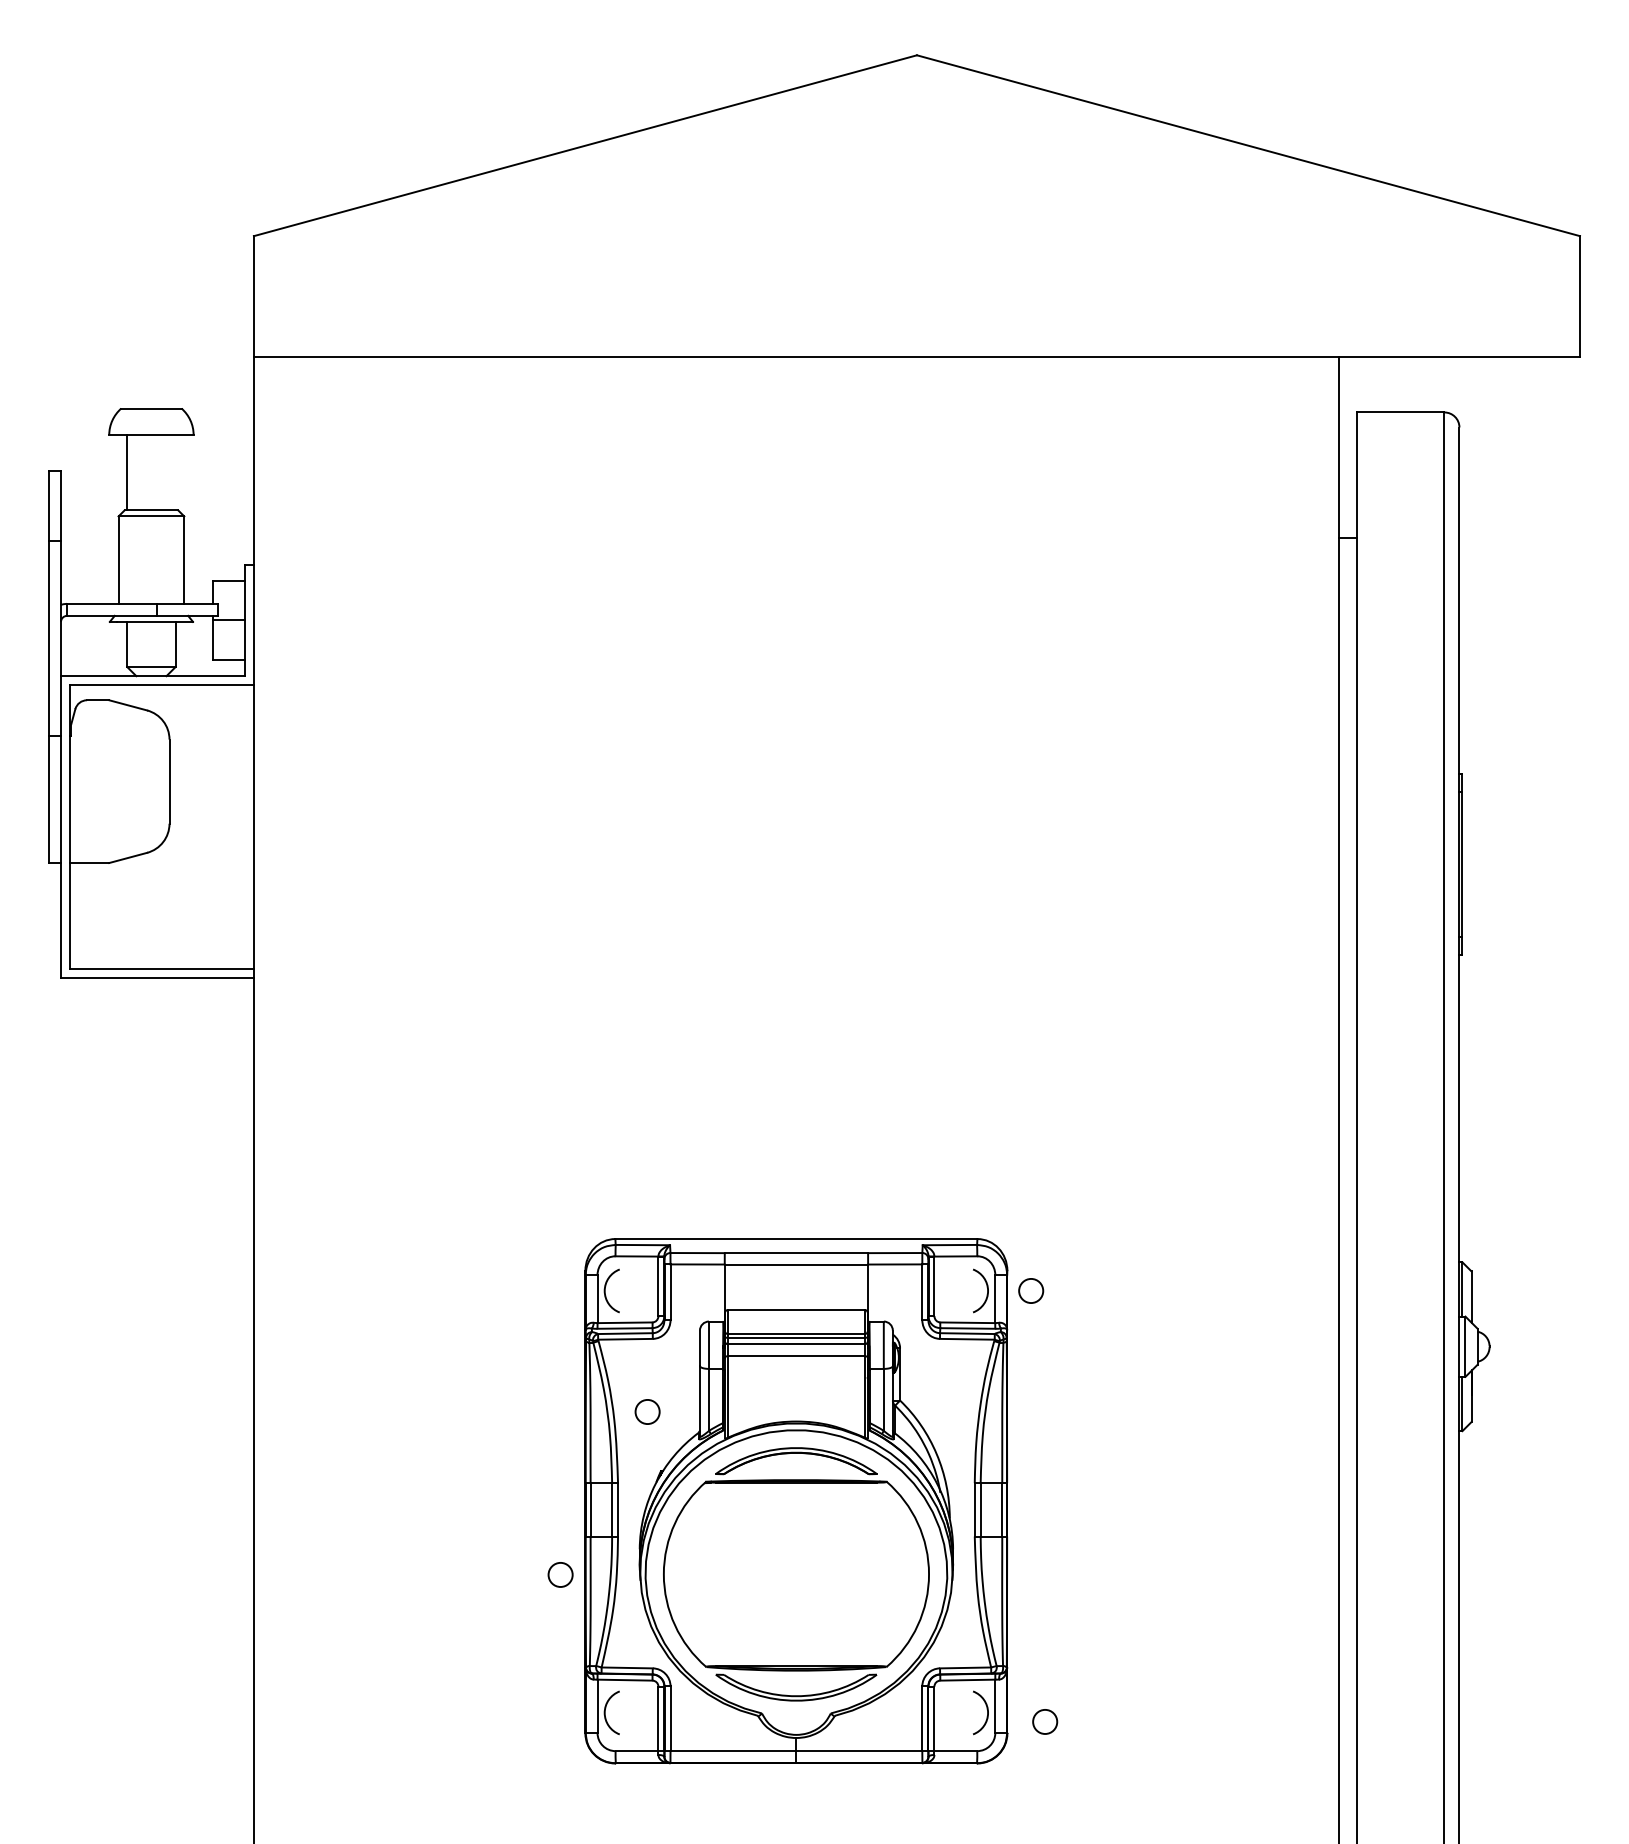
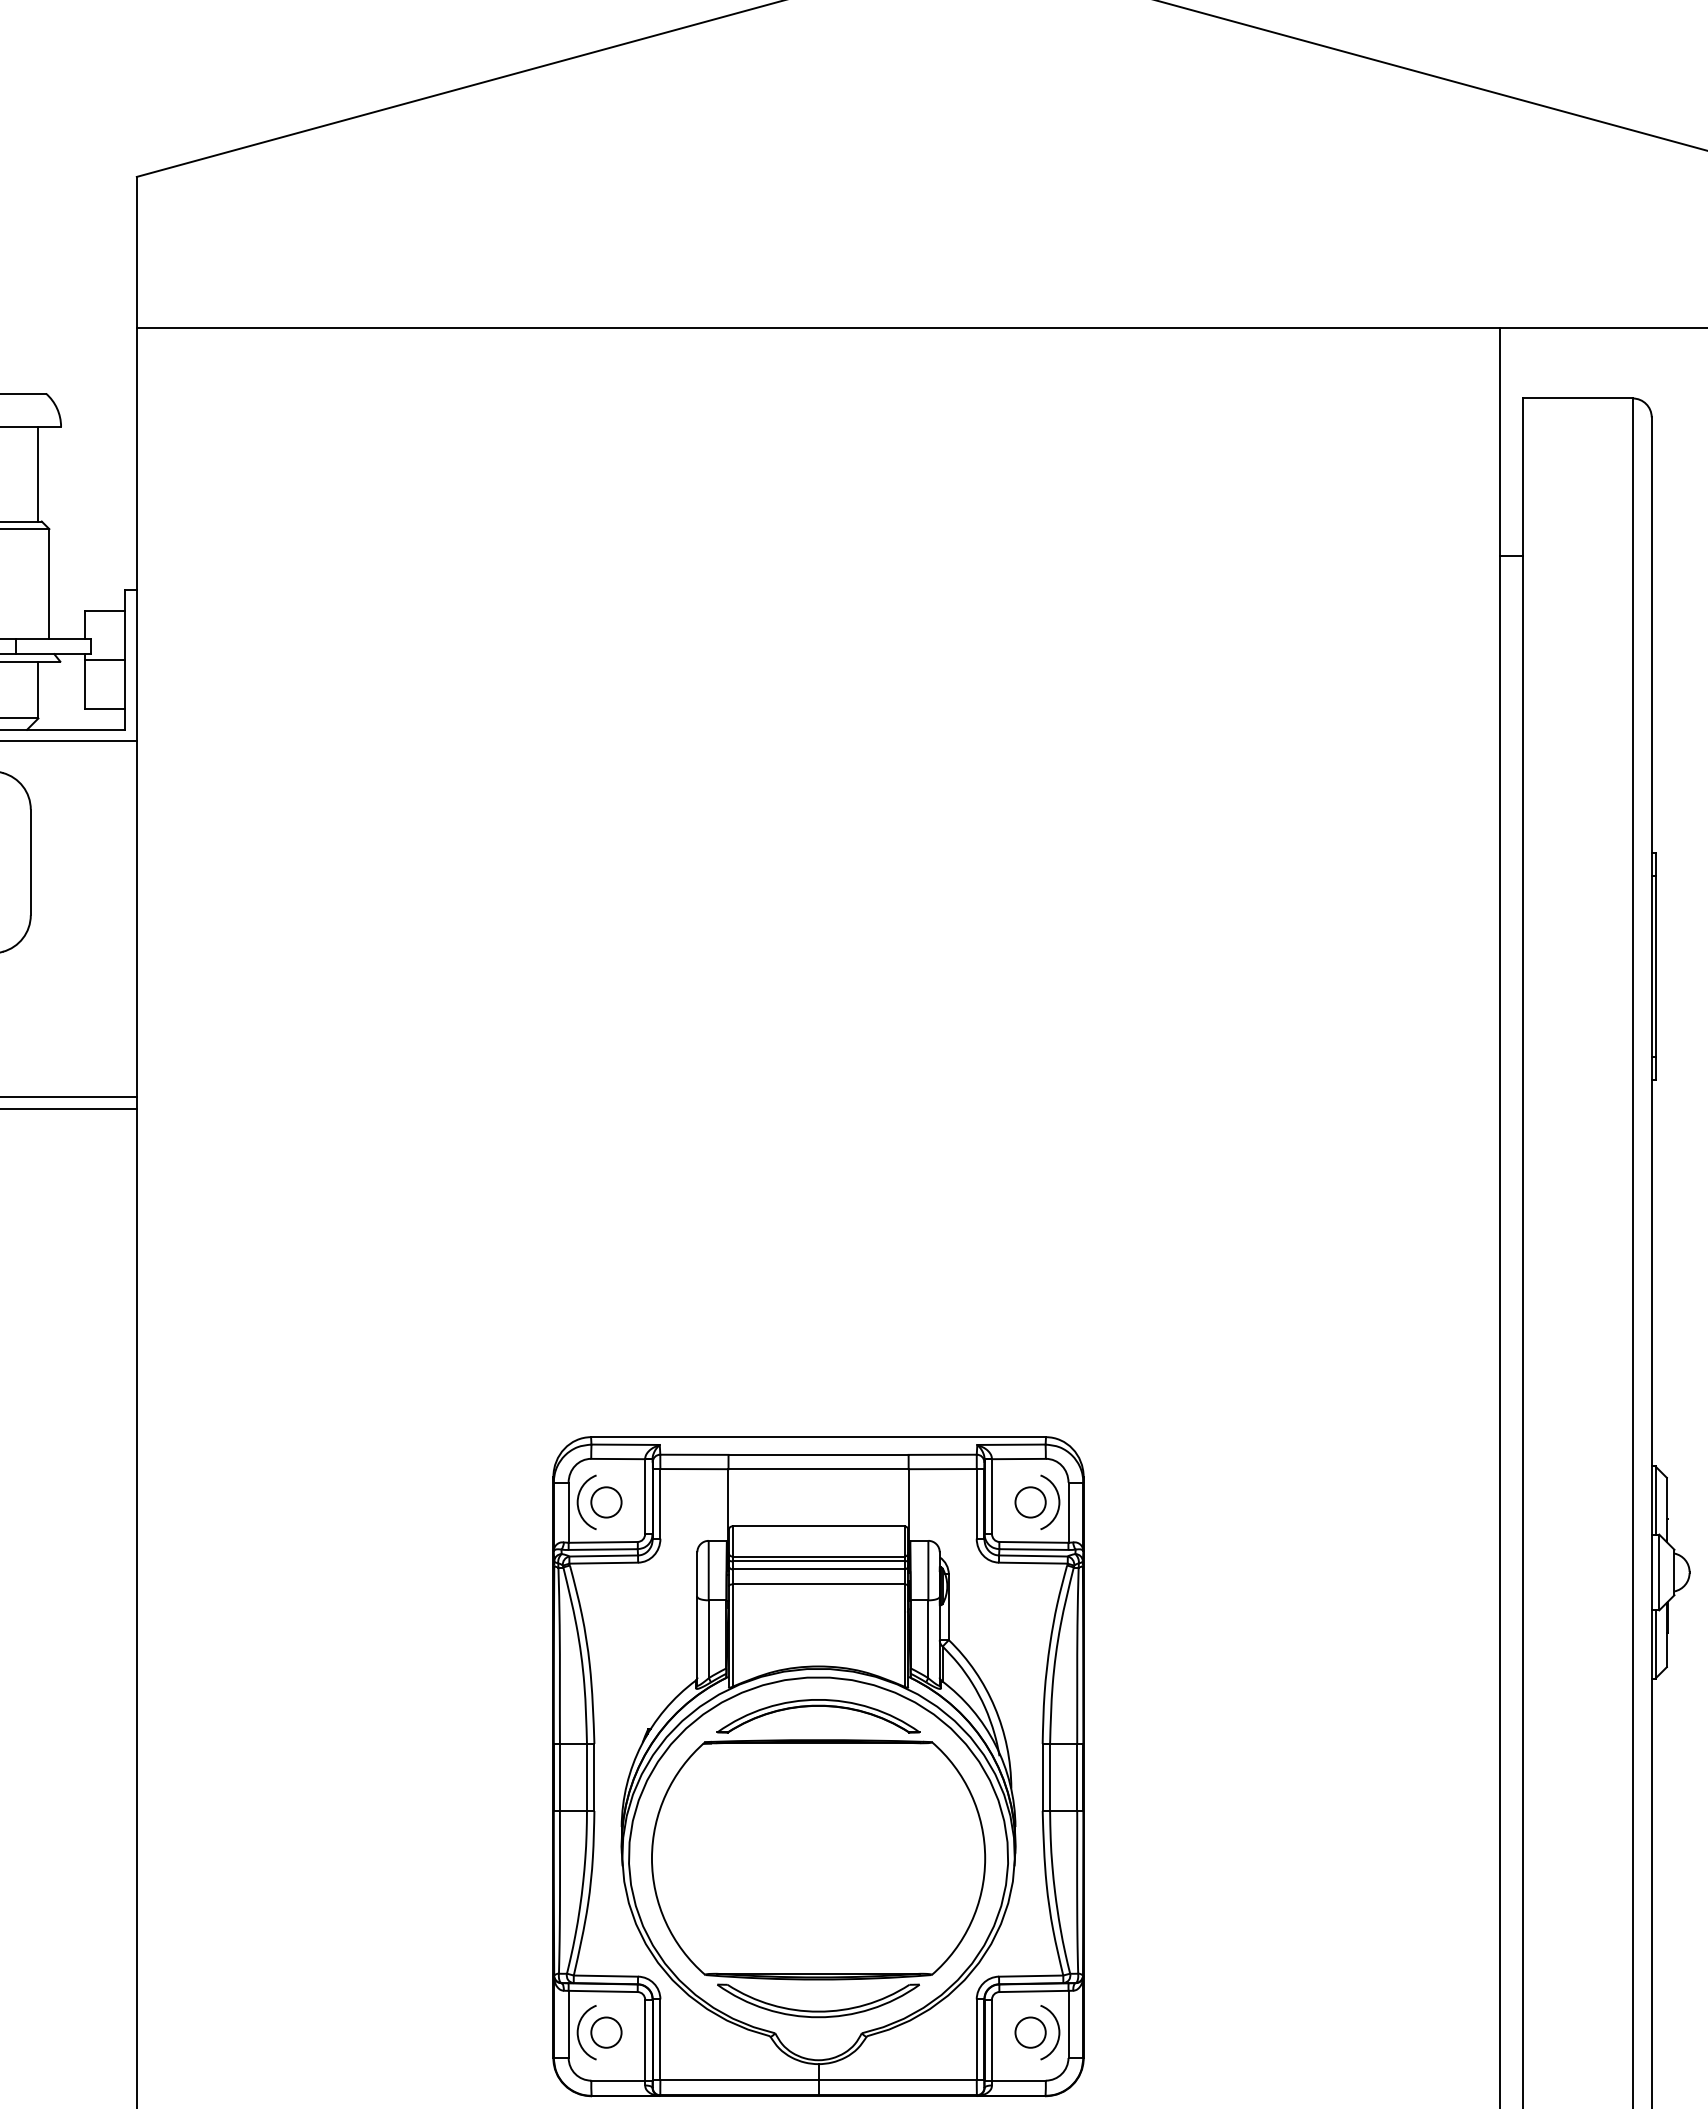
line: (175, 472) -> (38, 473), added
circle: (1031, 1290) -> (1031, 1501), moved
circle: (647, 1411) -> (606, 1501), moved
circle: (560, 1574) -> (606, 2032), moved
circle: (1045, 1721) -> (1031, 2032), moved

